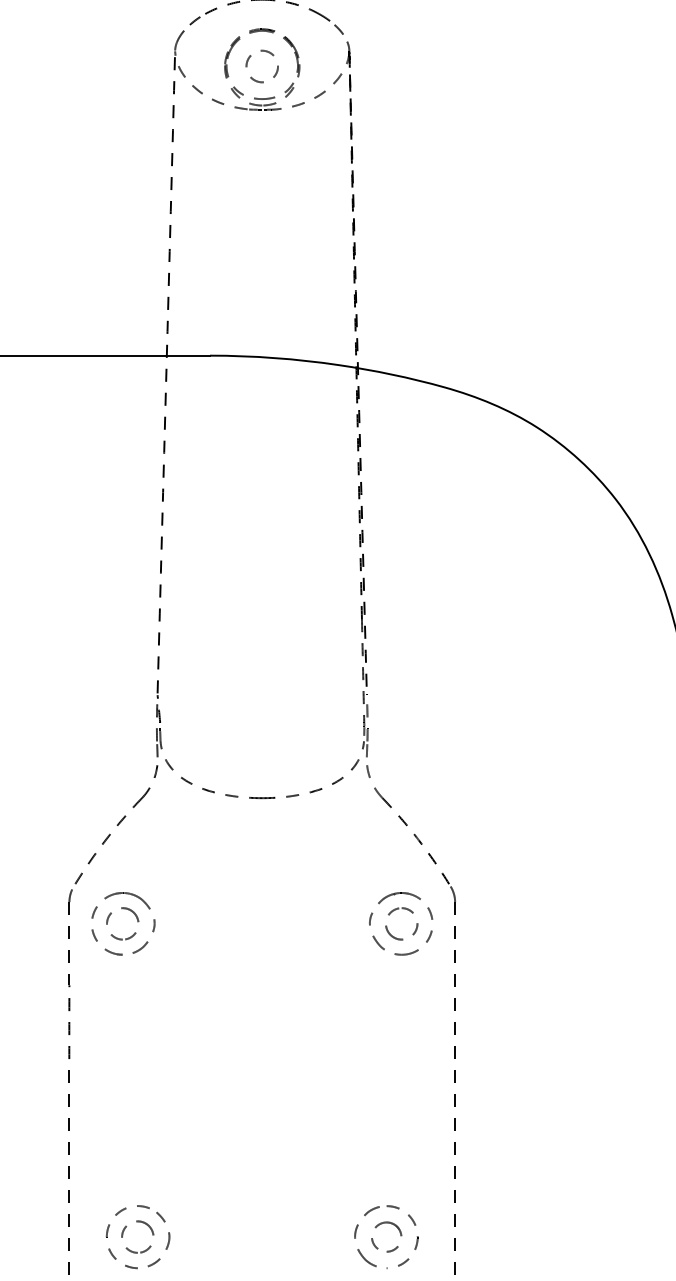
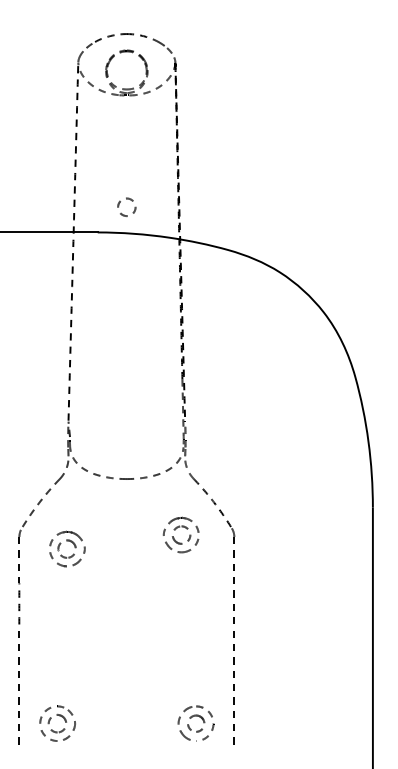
part: (261, 52) -> (126, 199), moved
part: (128, 911) -> (70, 542), moved
part: (392, 913) -> (176, 529), moved

